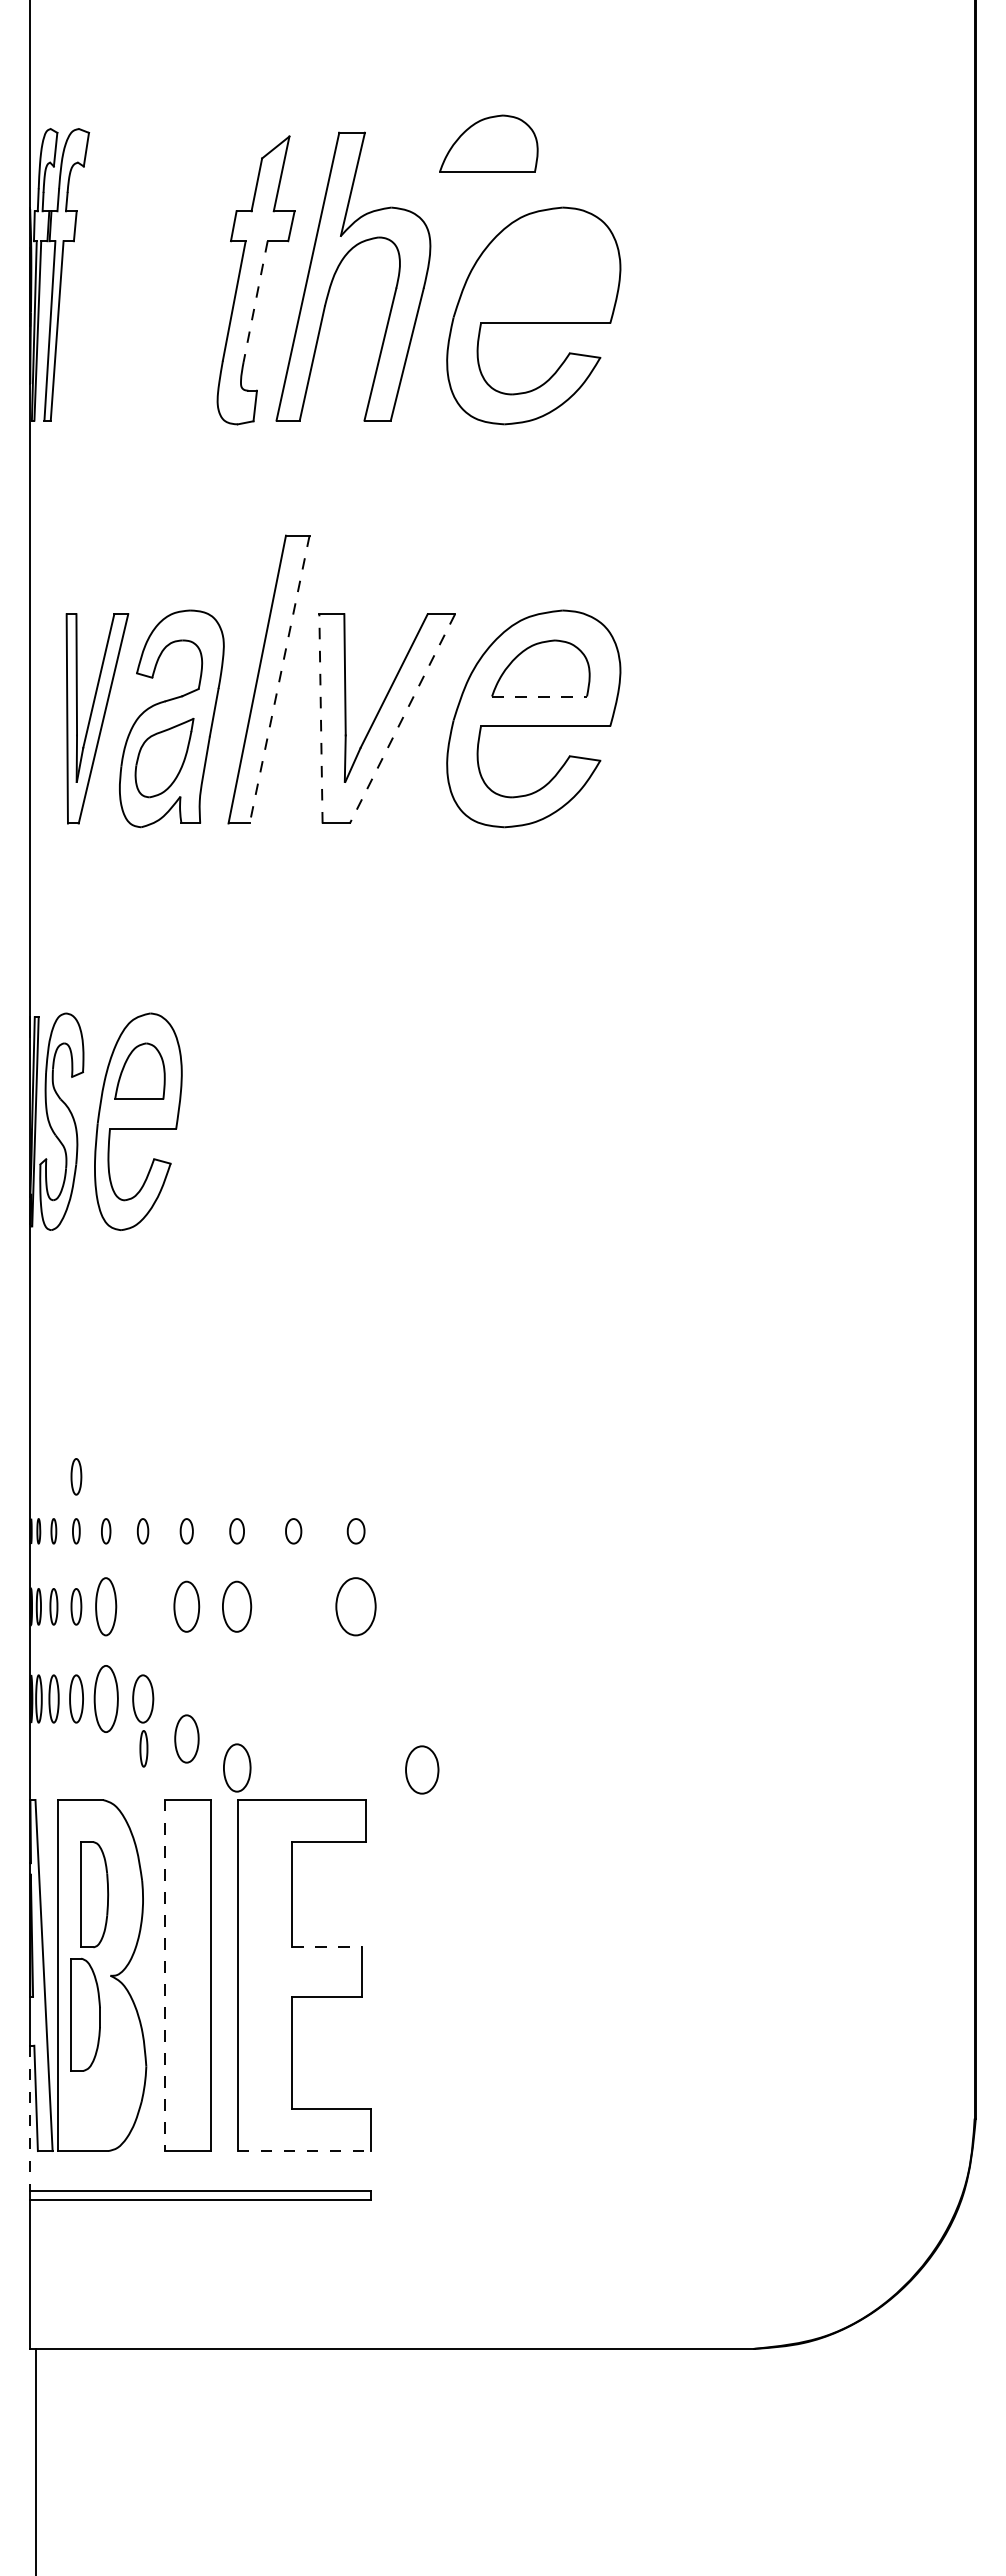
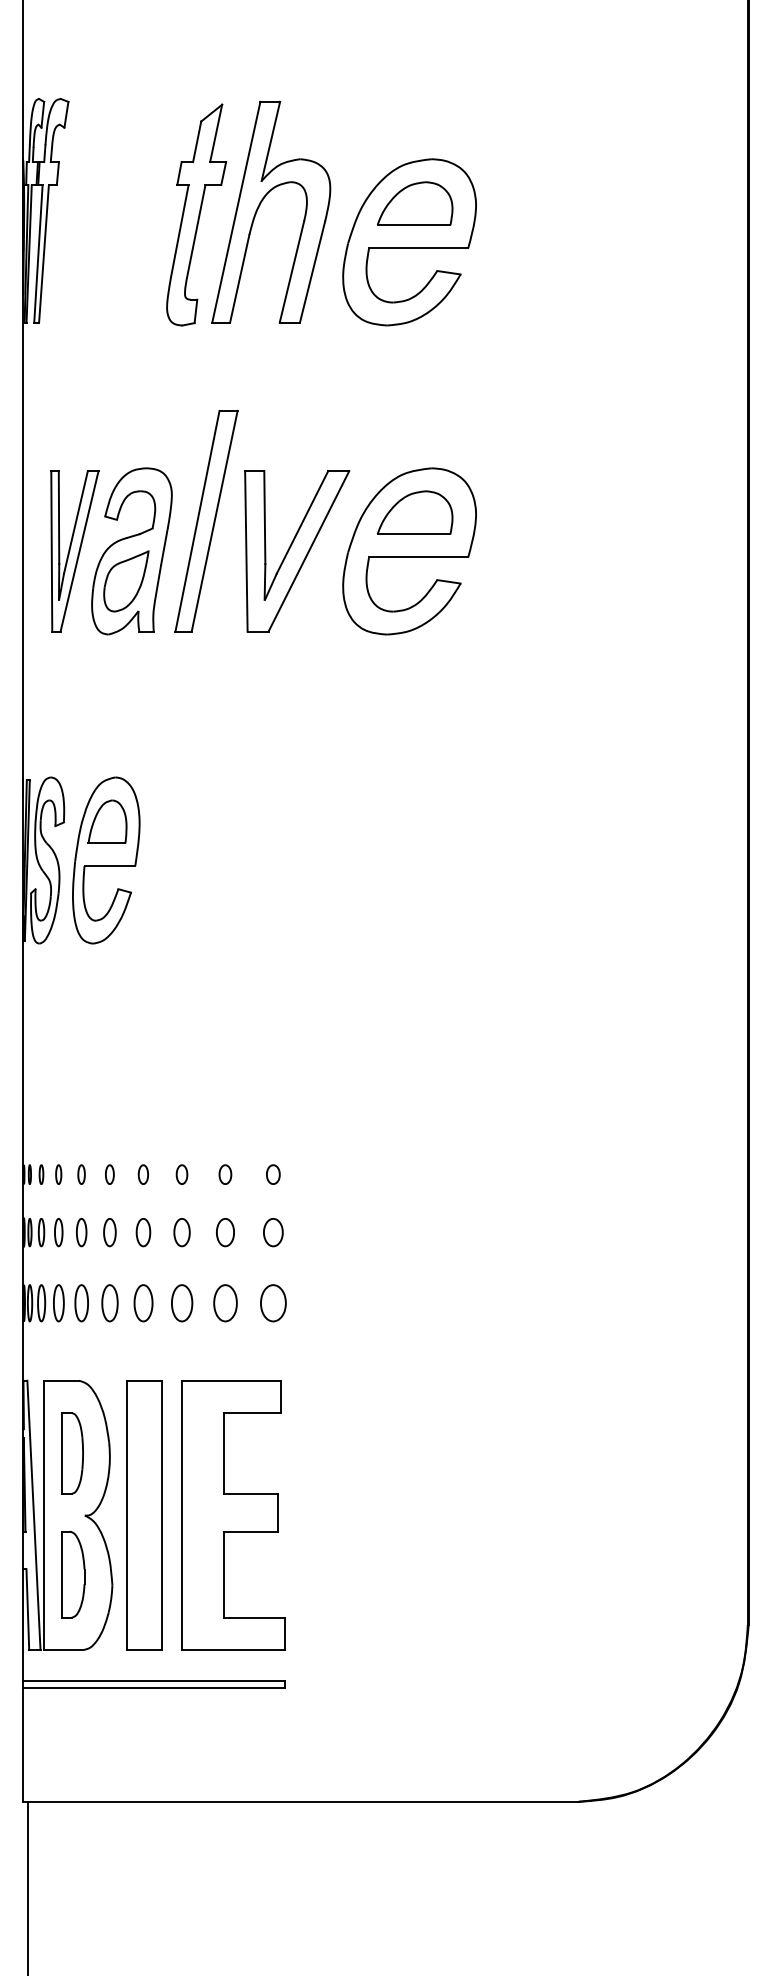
part: (488, 143) -> (414, 203), moved
line: (255, 301) -> (196, 231), dashed -> solid
line: (279, 679) -> (214, 521), dashed -> solid
line: (540, 696) -> (414, 534), dashed -> solid
line: (320, 718) -> (246, 551), dashed -> solid
line: (402, 719) -> (308, 551), dashed -> solid
part: (76, 1476) -> (58, 1132), removed
part: (106, 1606) -> (81, 1232), size x0.62
part: (142, 1606) -> (109, 1232), added
part: (186, 1606) -> (143, 1232), size x0.71
part: (237, 1606) -> (182, 1232), size x0.71
part: (293, 1606) -> (225, 1232), added
part: (356, 1606) -> (273, 1232), size x0.62
part: (106, 1698) -> (81, 1302), size x0.71
part: (293, 1698) -> (225, 1302), added
part: (186, 1738) -> (143, 1302), moved
part: (143, 1748) -> (110, 1341), removed
part: (237, 1767) -> (182, 1302), moved
part: (422, 1769) -> (273, 1302), moved
line: (326, 1947) -> (250, 1493), dashed -> solid
line: (165, 1975) -> (127, 1515), dashed -> solid
part: (85, 2014) -> (73, 1574), moved
line: (30, 2118) -> (23, 1625), dashed -> solid
line: (304, 2151) -> (233, 1650), dashed -> solid

